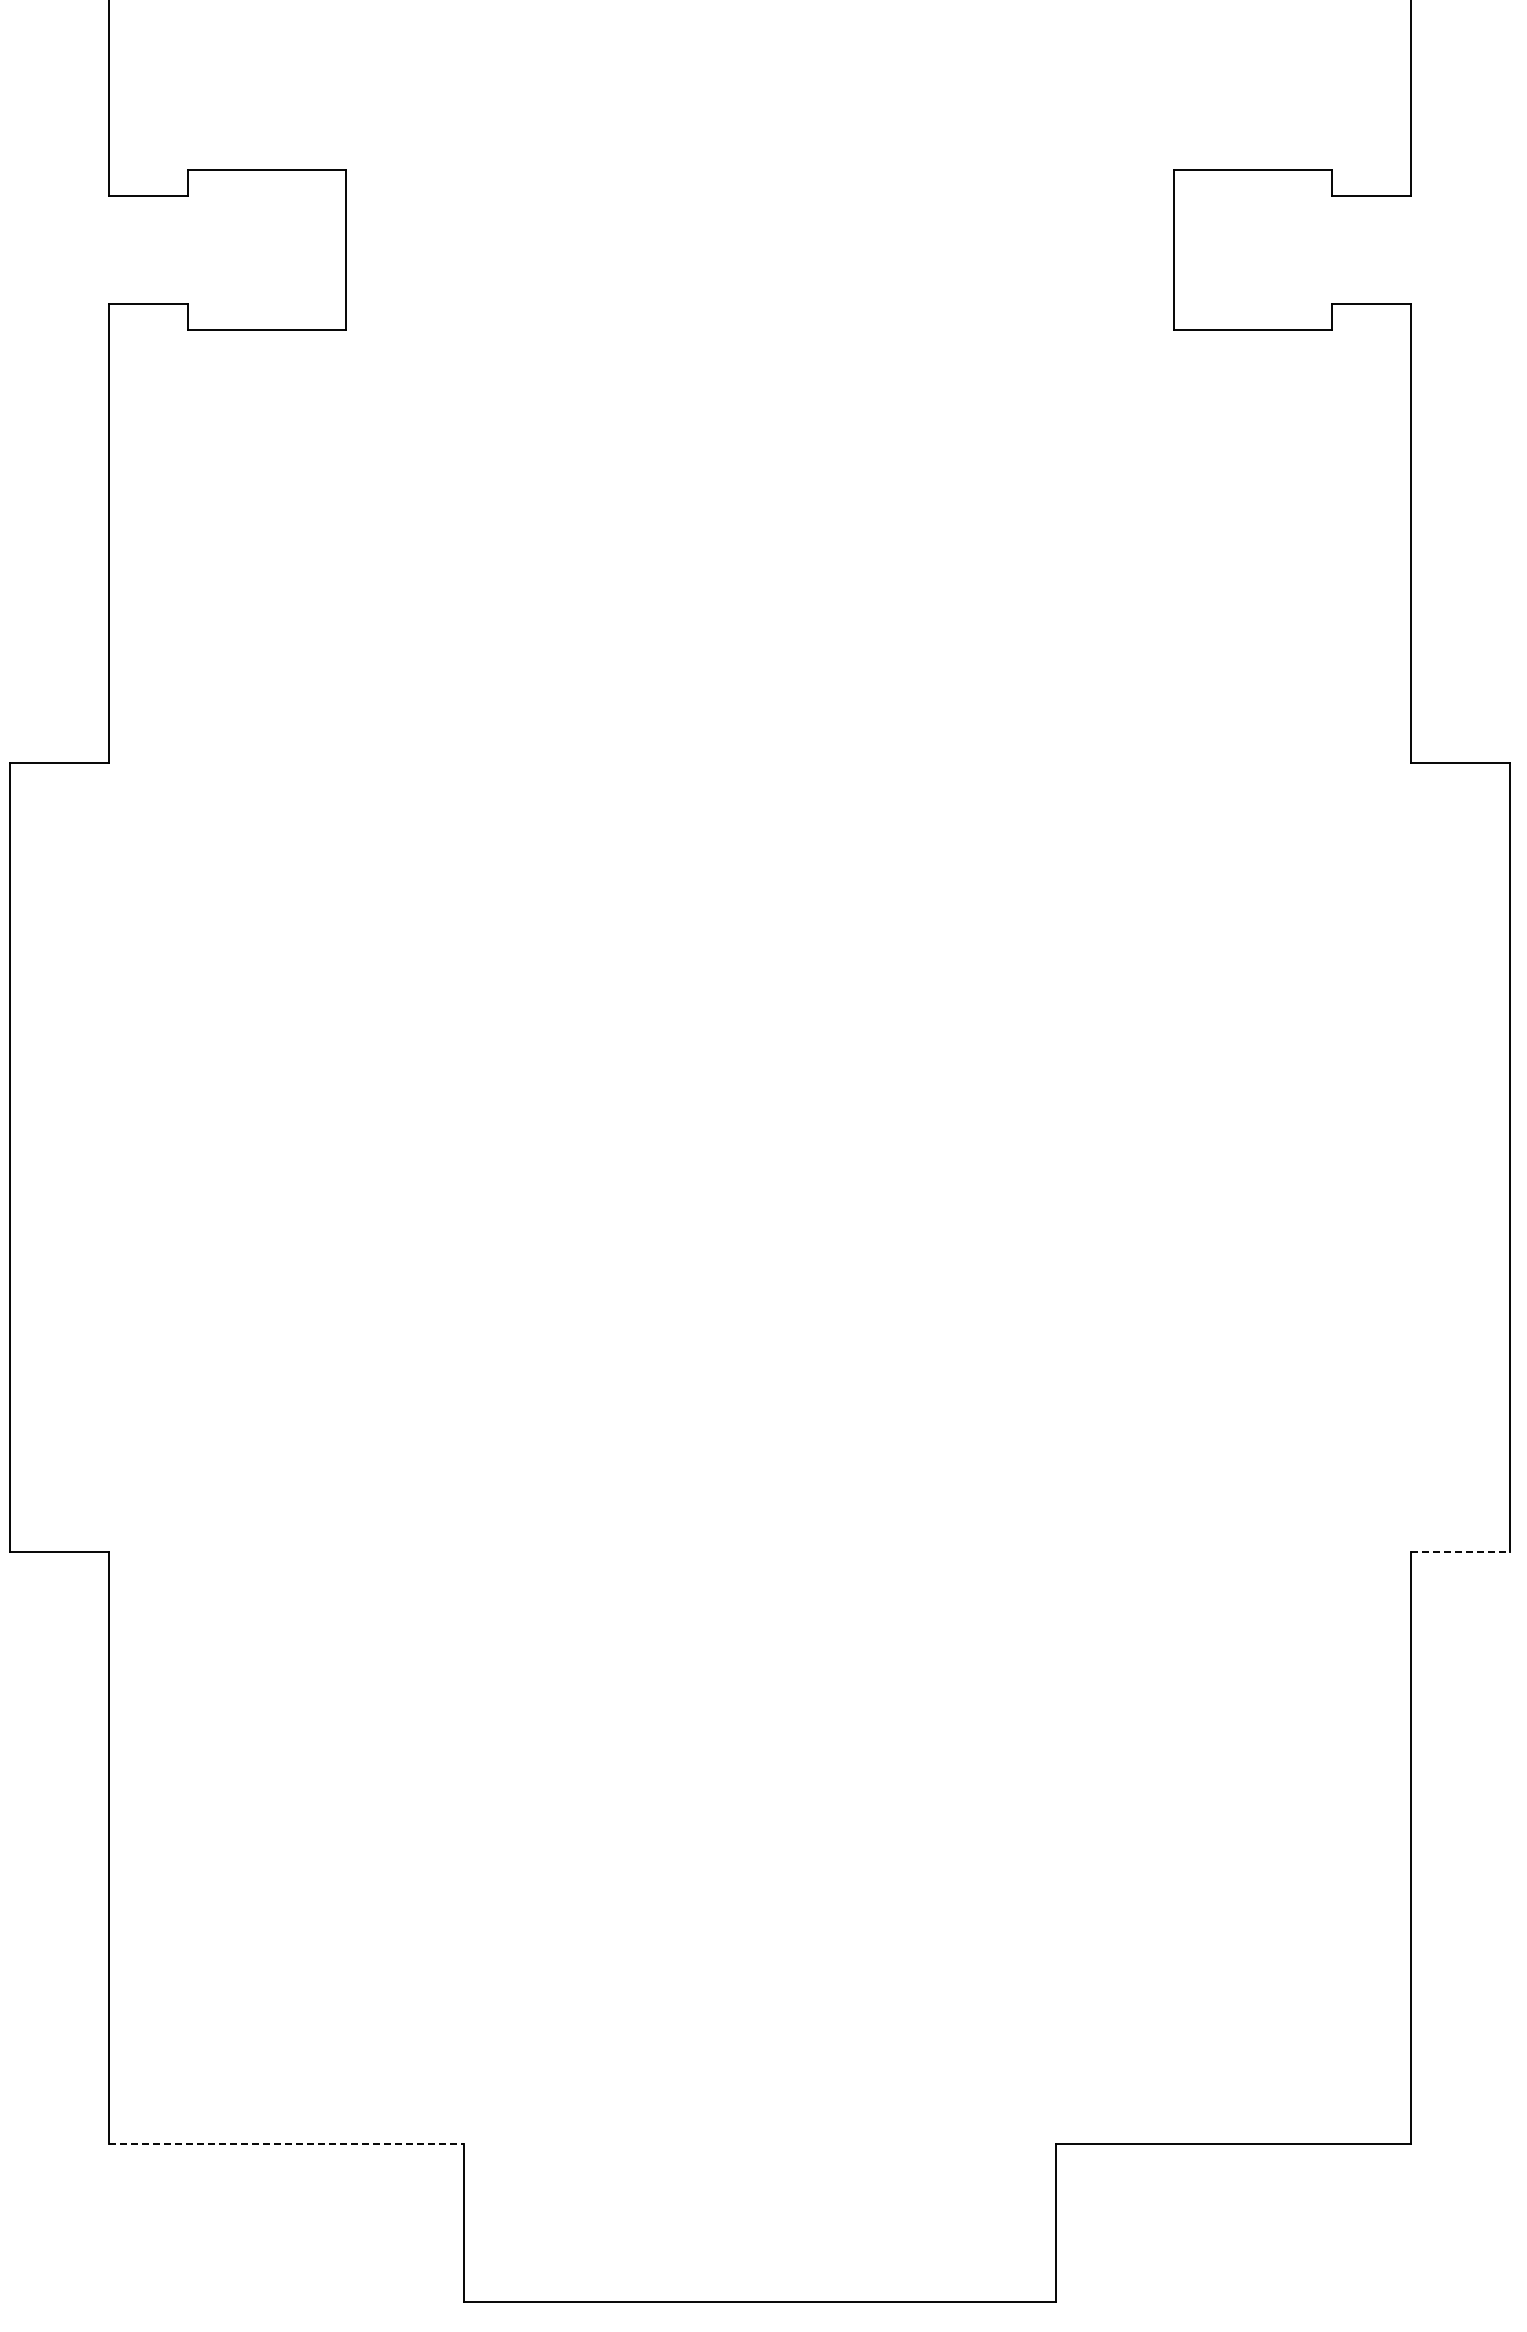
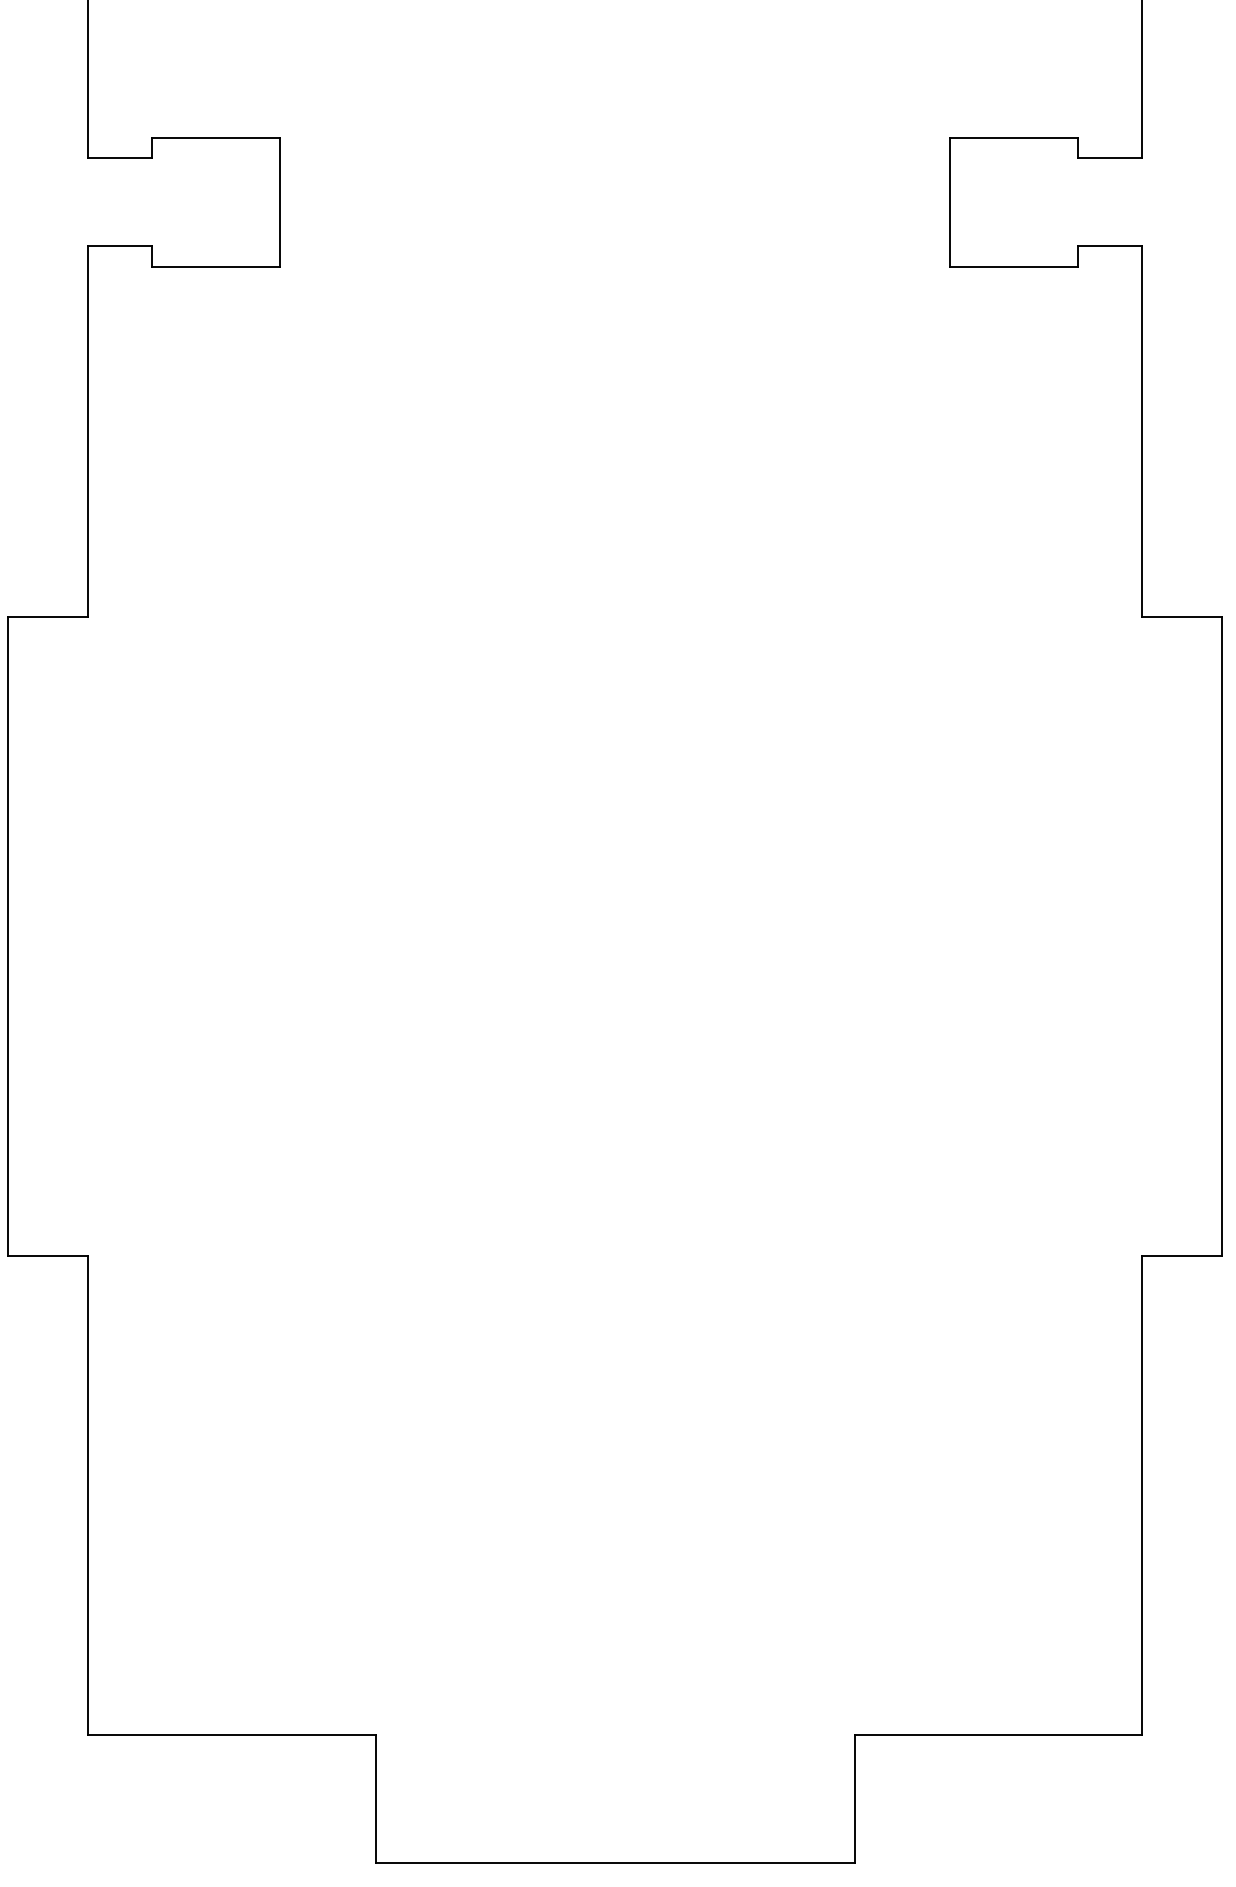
line: (1460, 1552) -> (1182, 1256), dashed -> solid
line: (286, 2144) -> (231, 1735), dashed -> solid

